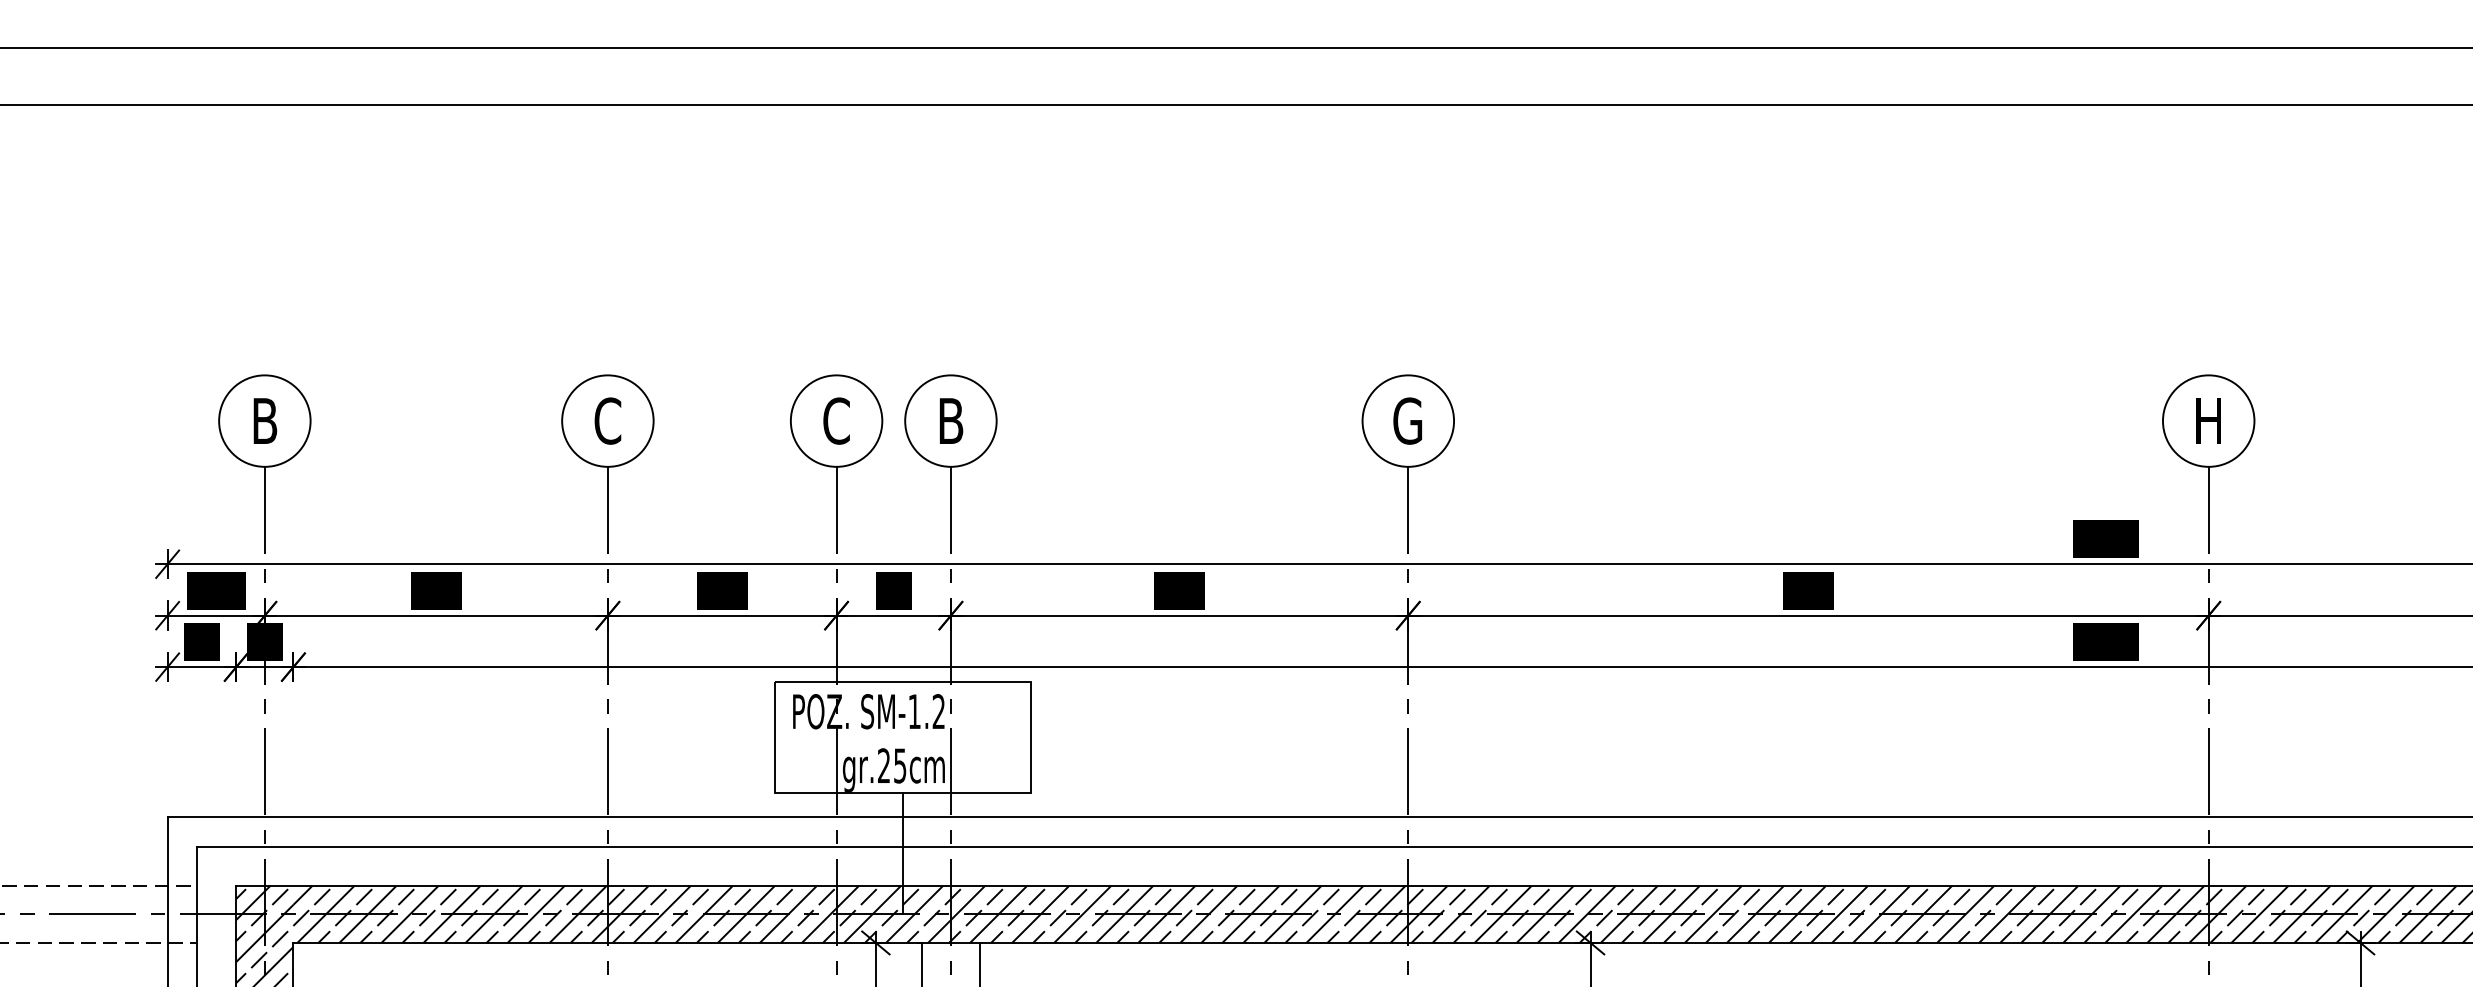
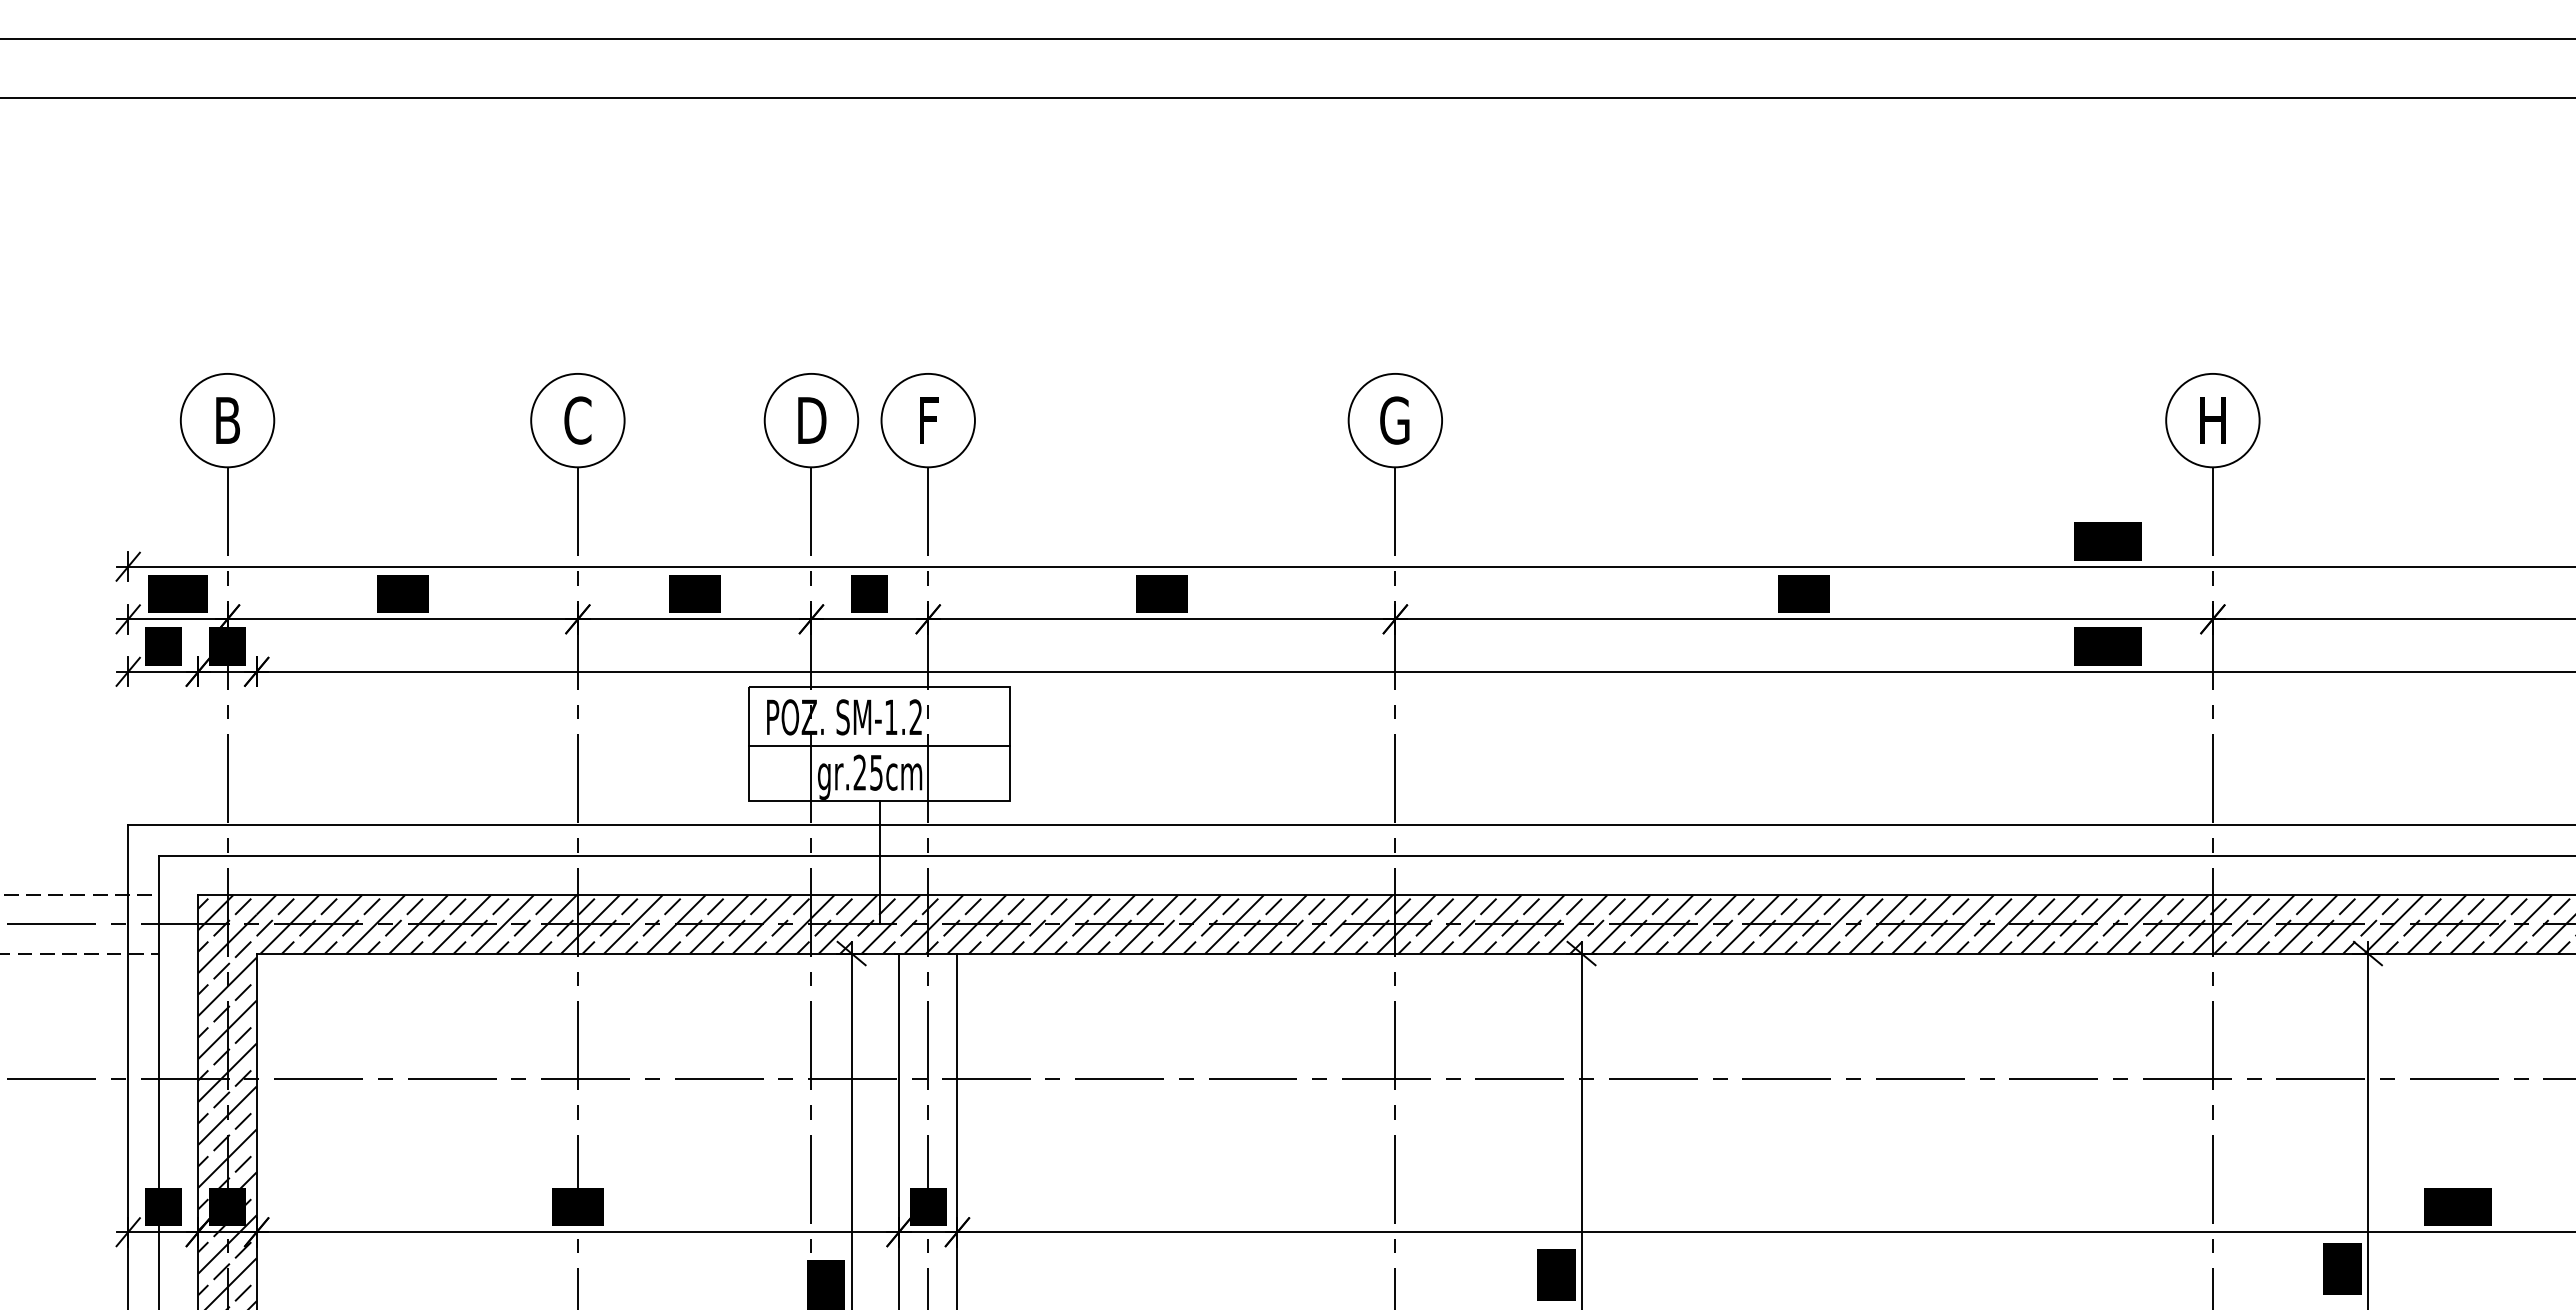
text: (837, 421) -> (812, 420), C -> D
text: (951, 421) -> (928, 420), B -> F
line: (903, 740) -> (879, 746), added

